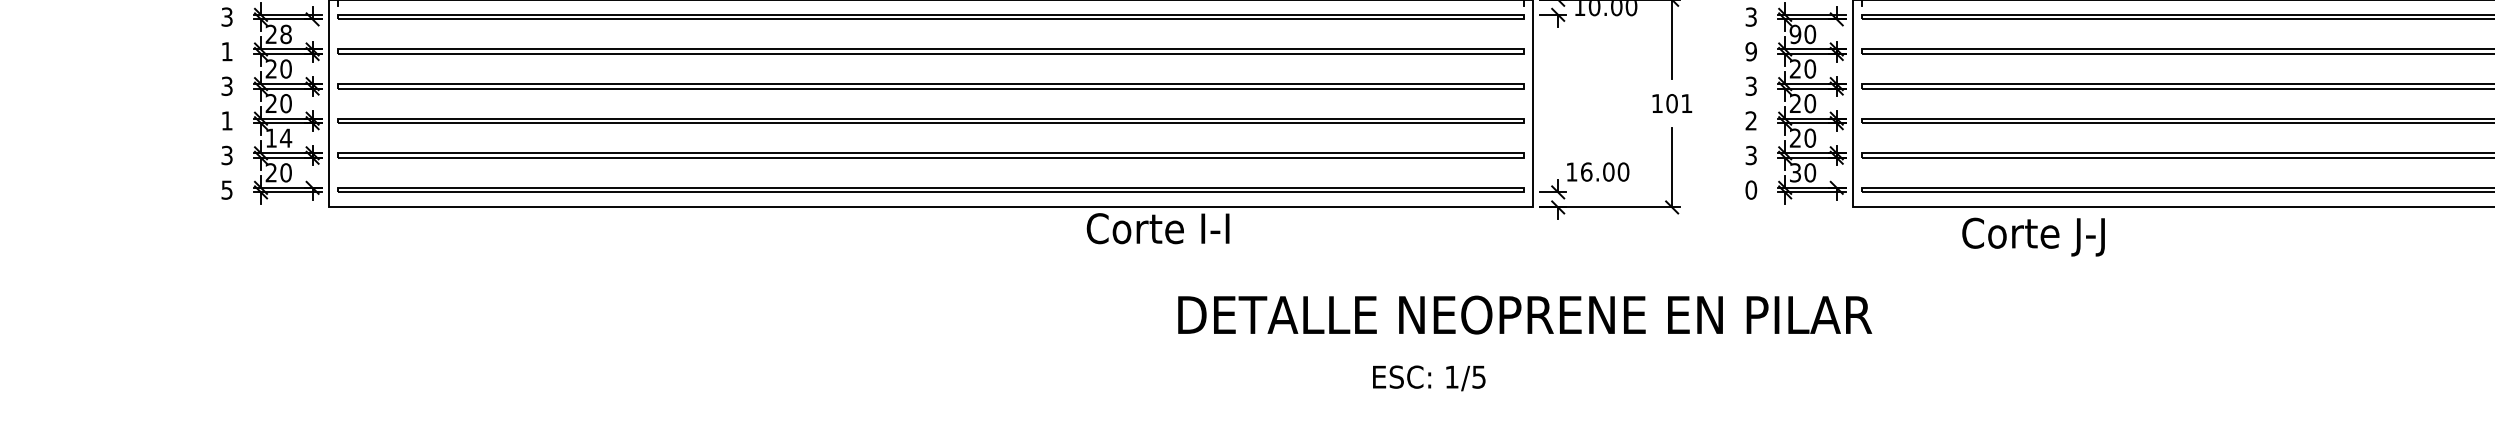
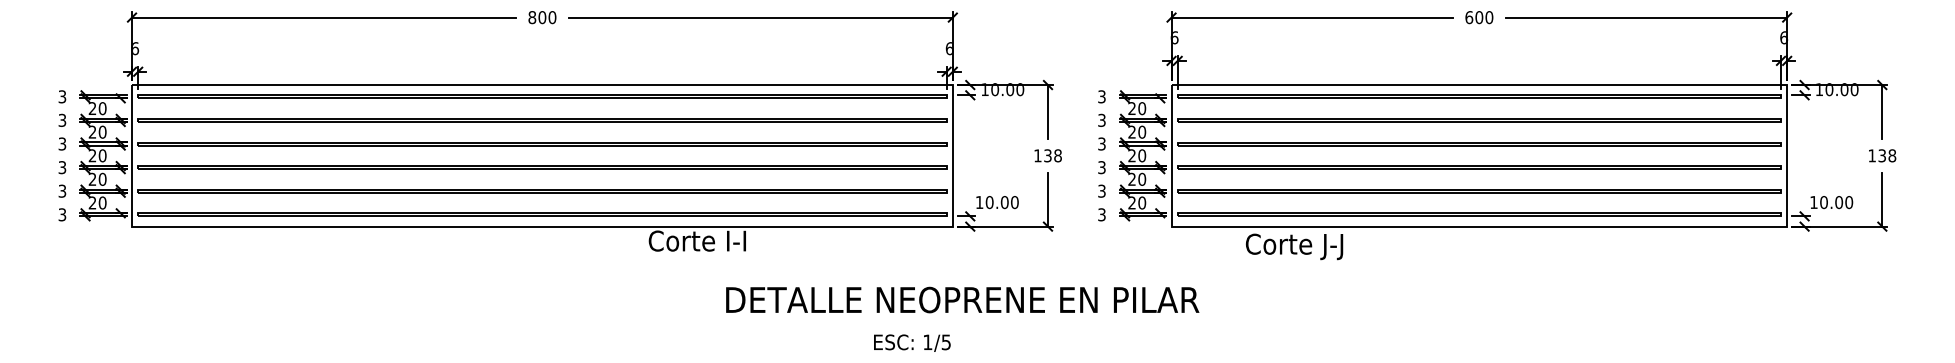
text: (285, 34) -> (102, 108), 28 -> 20
text: (1794, 34) -> (1131, 108), 90 -> 20
text: (227, 50) -> (62, 119), 1 -> 3
text: (1750, 51) -> (1101, 120), 9 -> 3
text: (1678, 103) -> (1052, 155), 101 -> 138
text: (227, 120) -> (62, 167), 1 -> 3
text: (1750, 120) -> (1101, 167), 2 -> 3
text: (278, 136) -> (97, 178), 14 -> 20
text: (1586, 172) -> (989, 202), 16.00 -> 10.00
text: (1794, 172) -> (1131, 202), 30 -> 20
text: (227, 189) -> (62, 214), 5 -> 3
text: (1750, 189) -> (1101, 214), 0 -> 3
text: (1524, 314) -> (962, 299), moved
text: (1429, 377) -> (912, 342), moved

